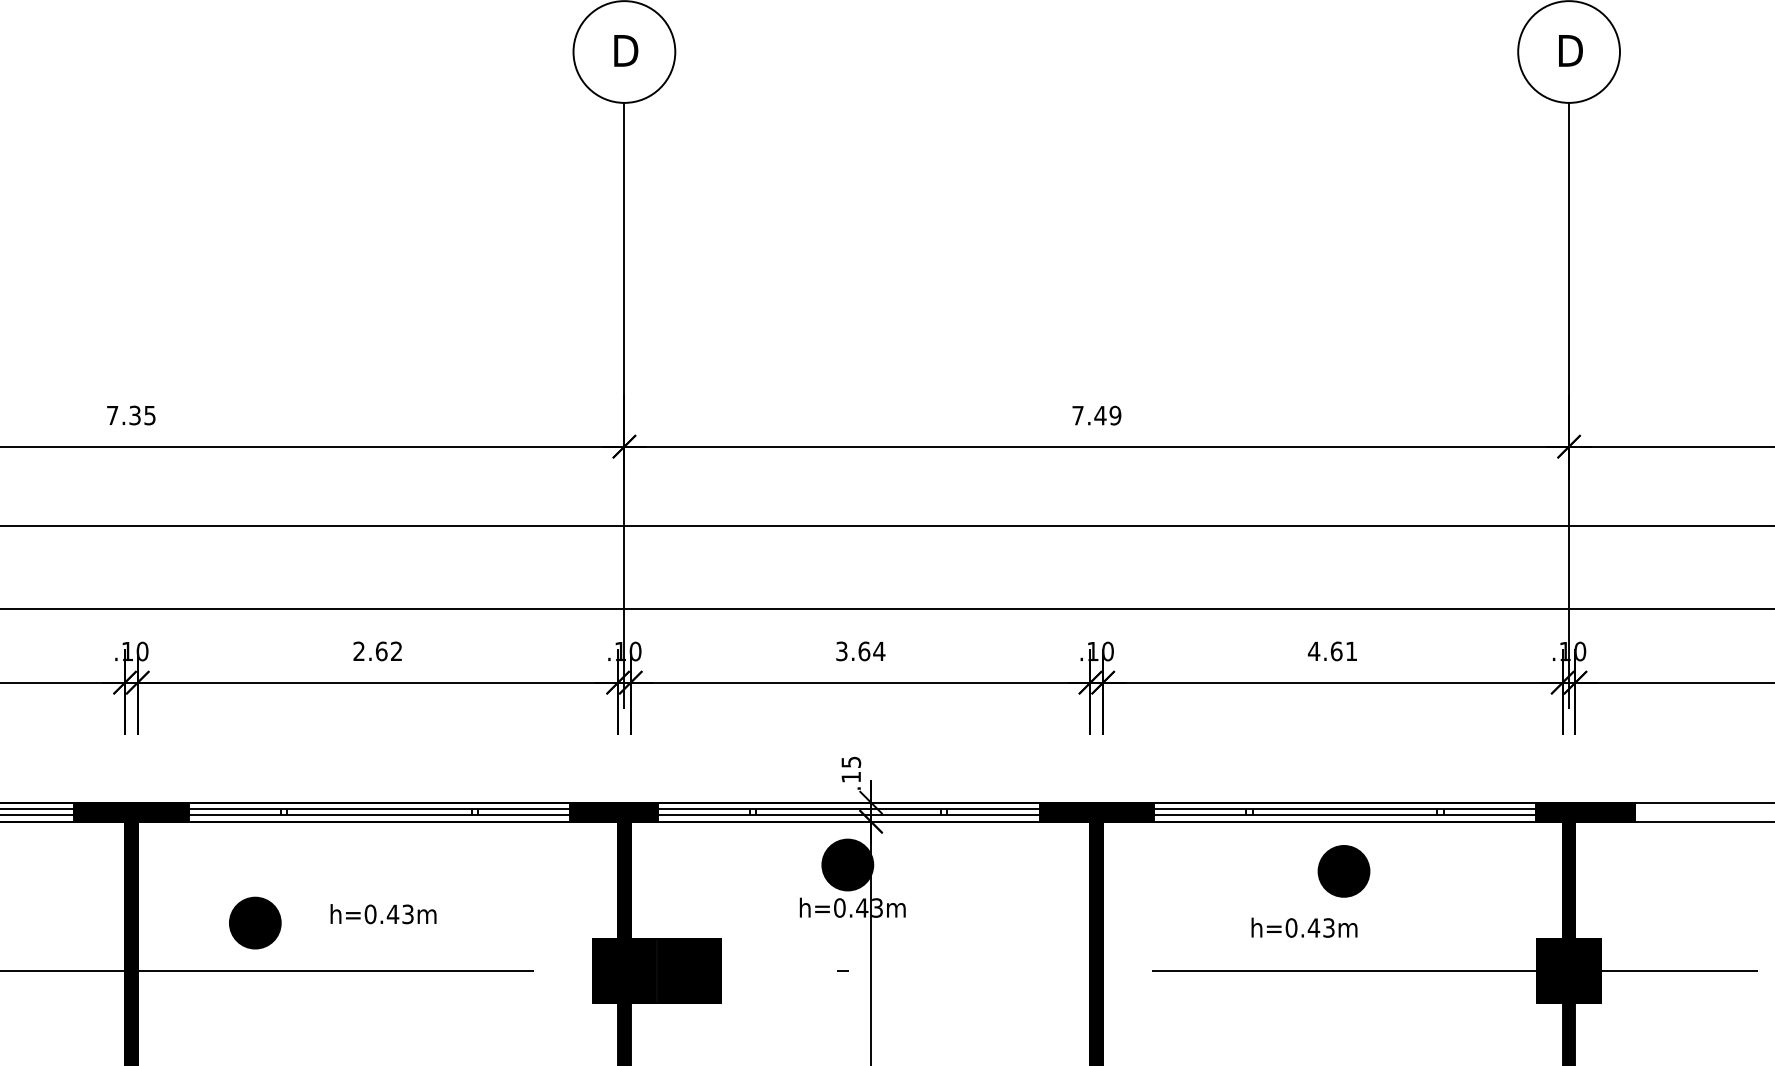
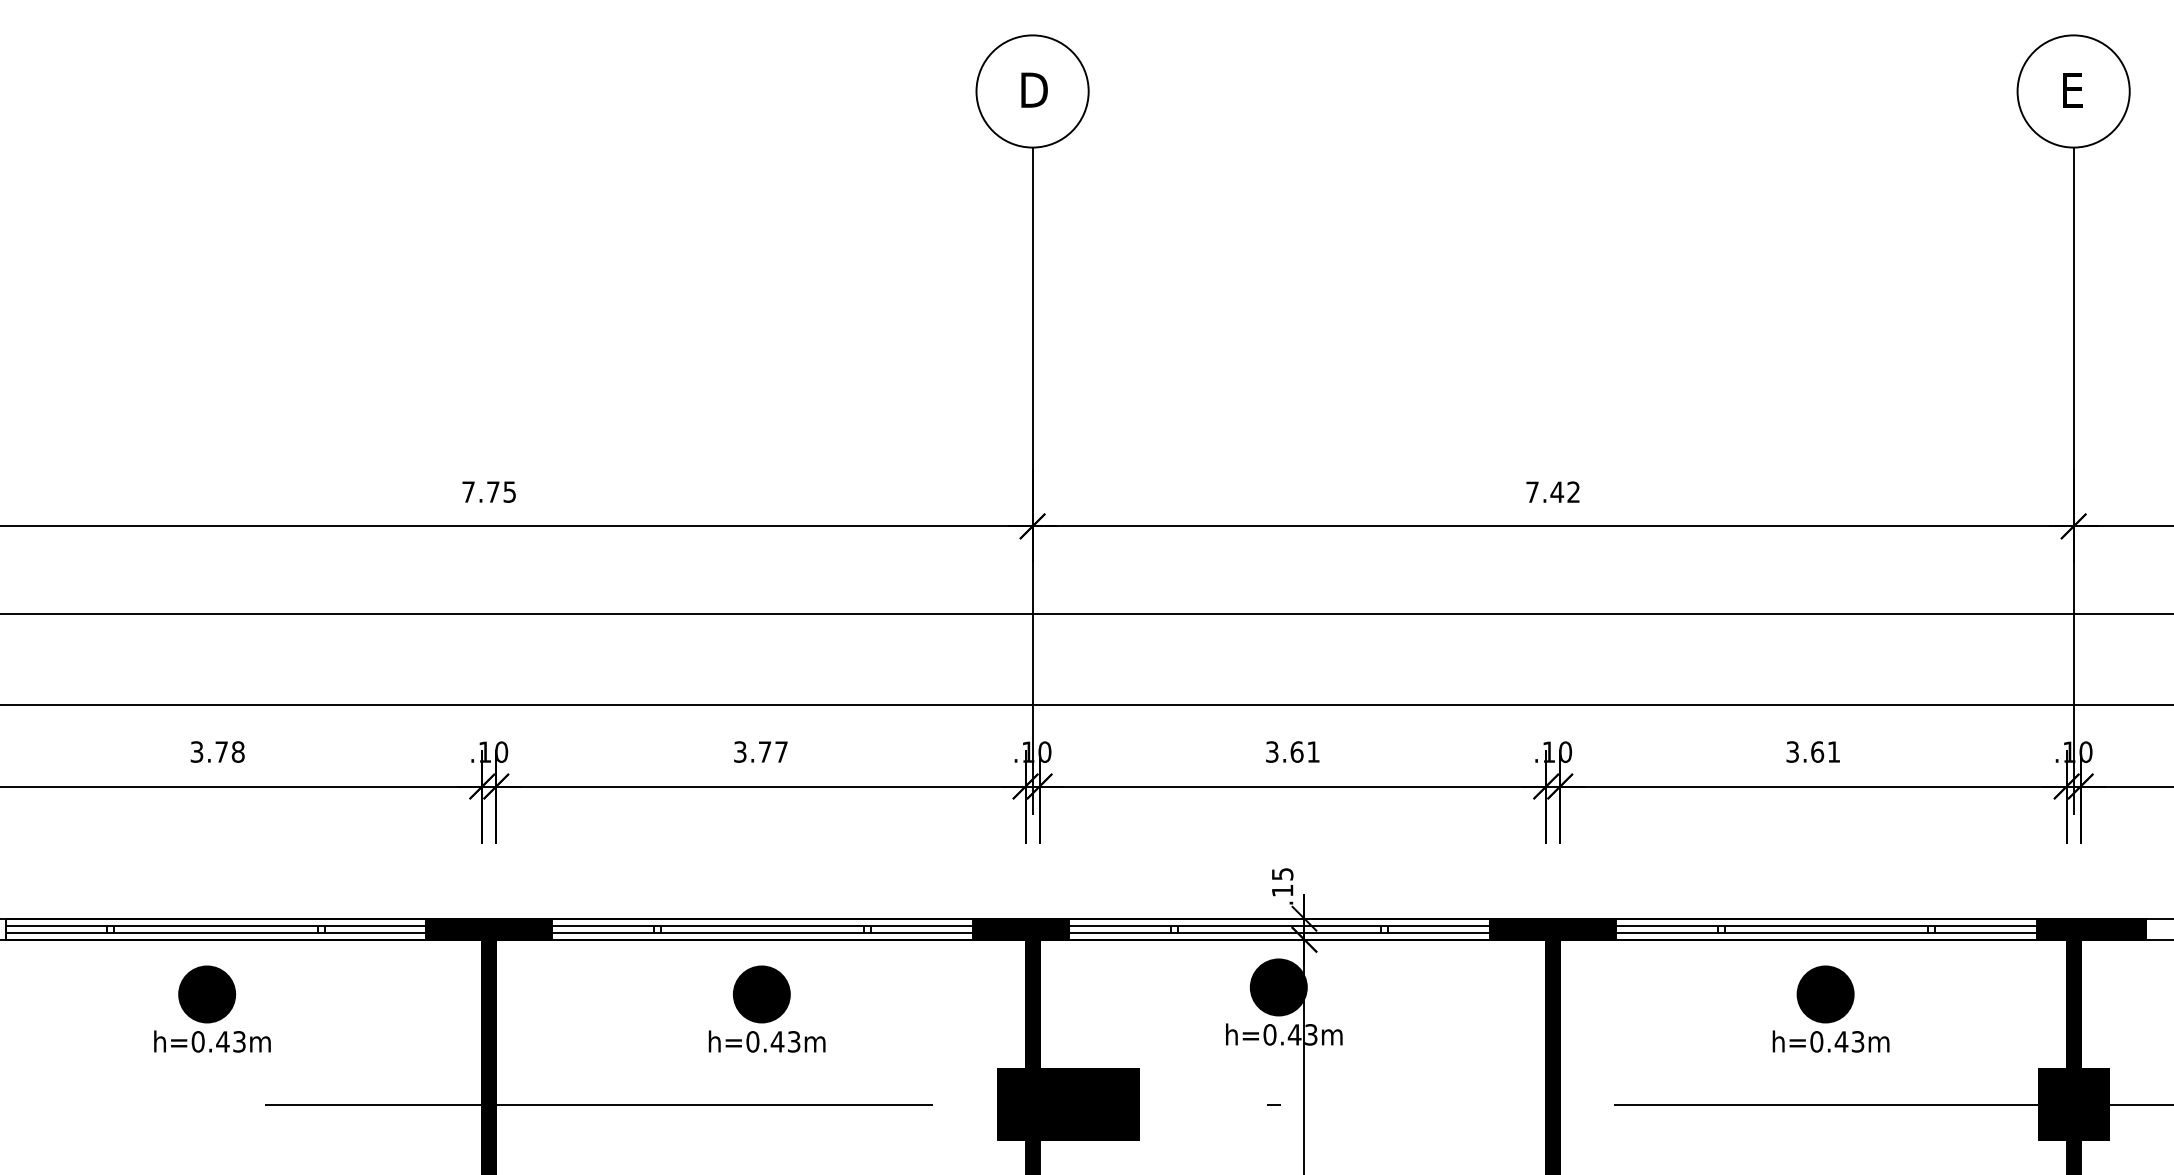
text: (1570, 50) -> (2075, 89), D -> E
text: (135, 414) -> (493, 491), 7.35 -> 7.75
text: (1115, 415) -> (1573, 492), 7.49 -> 7.42
text: (377, 650) -> (760, 751), 2.62 -> 3.77
text: (879, 650) -> (1313, 751), 3.64 -> 3.61
text: (1313, 650) -> (1792, 751), 4.61 -> 3.61
part: (255, 923) -> (761, 994), moved
text: (1303, 927) -> (1830, 1041), moved

